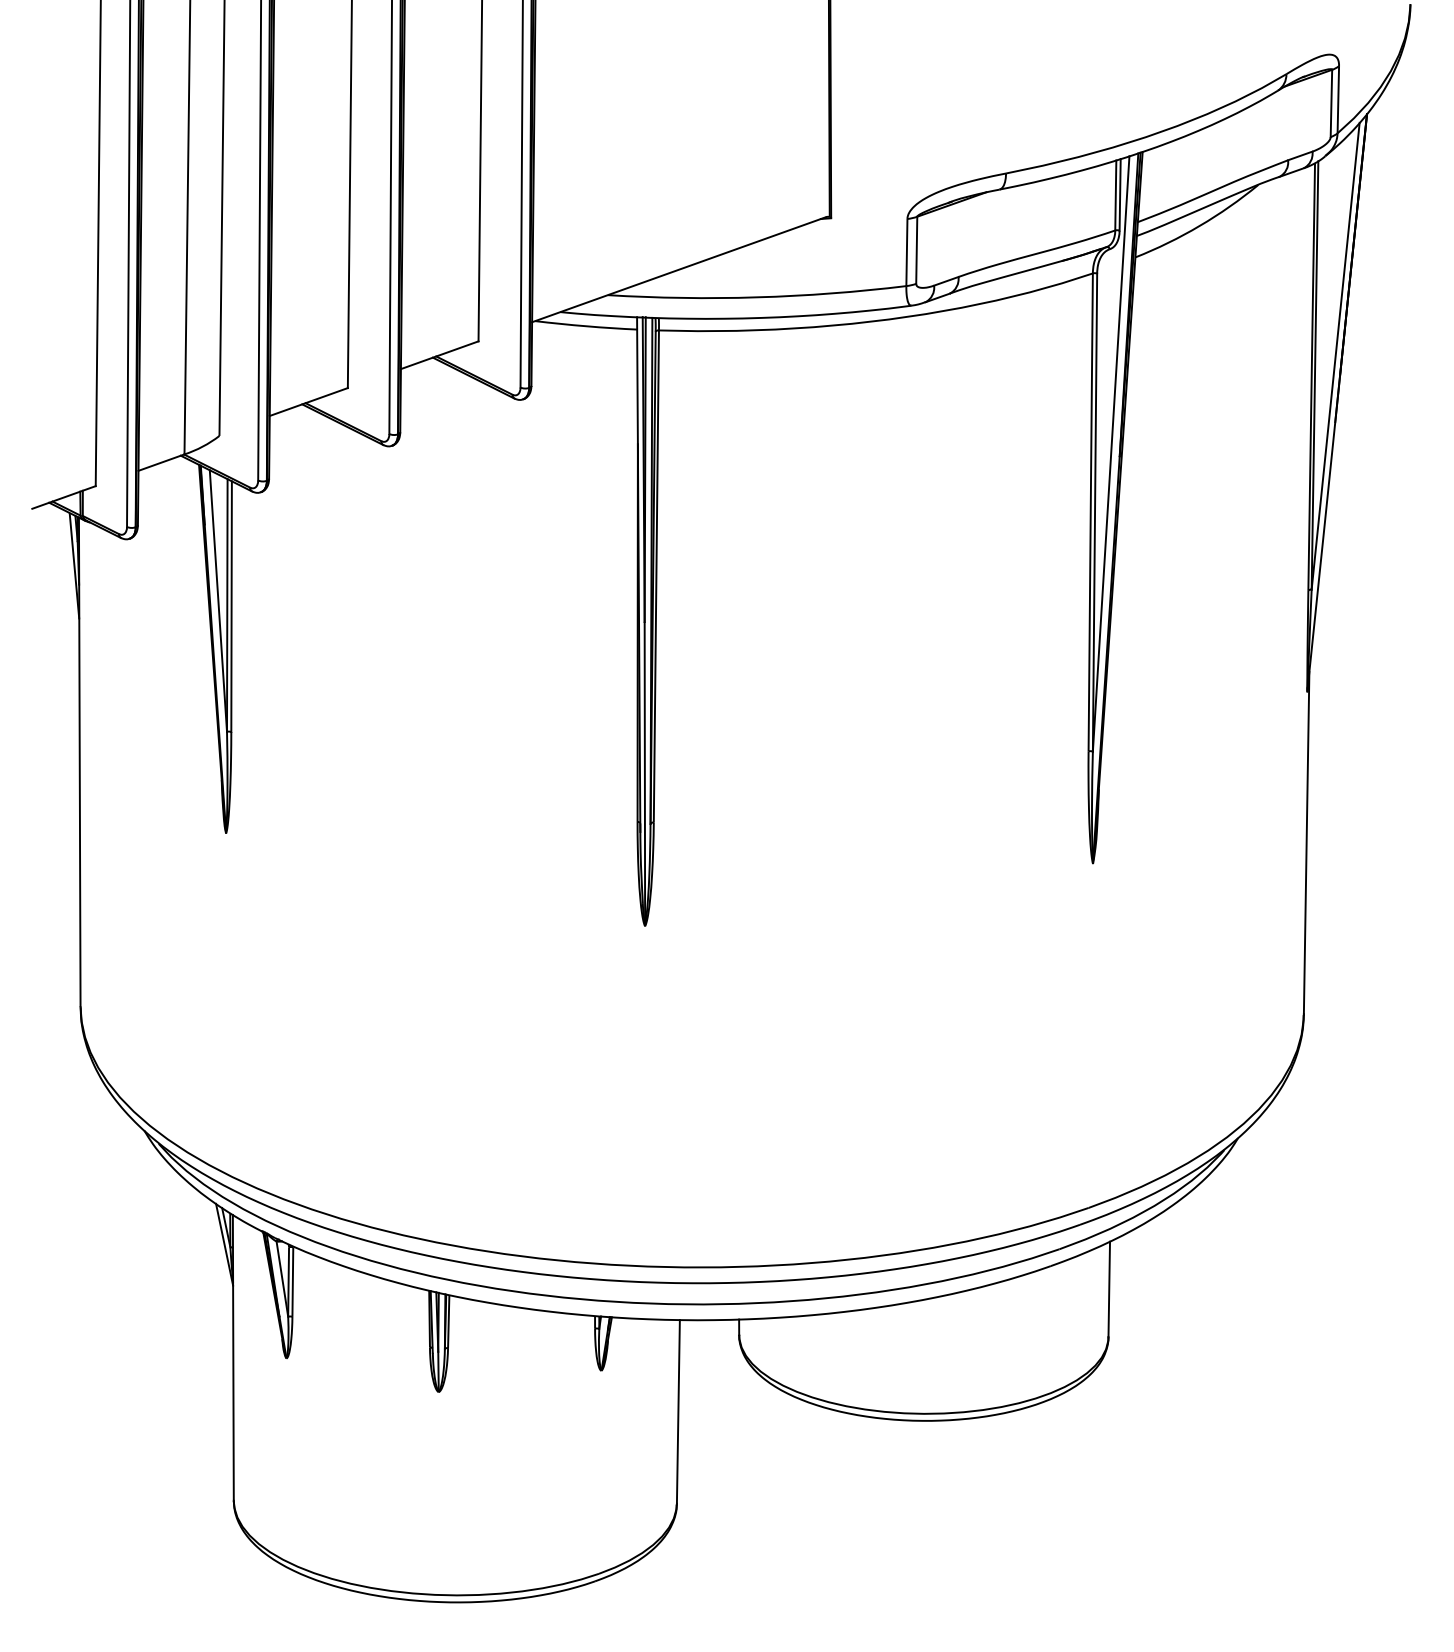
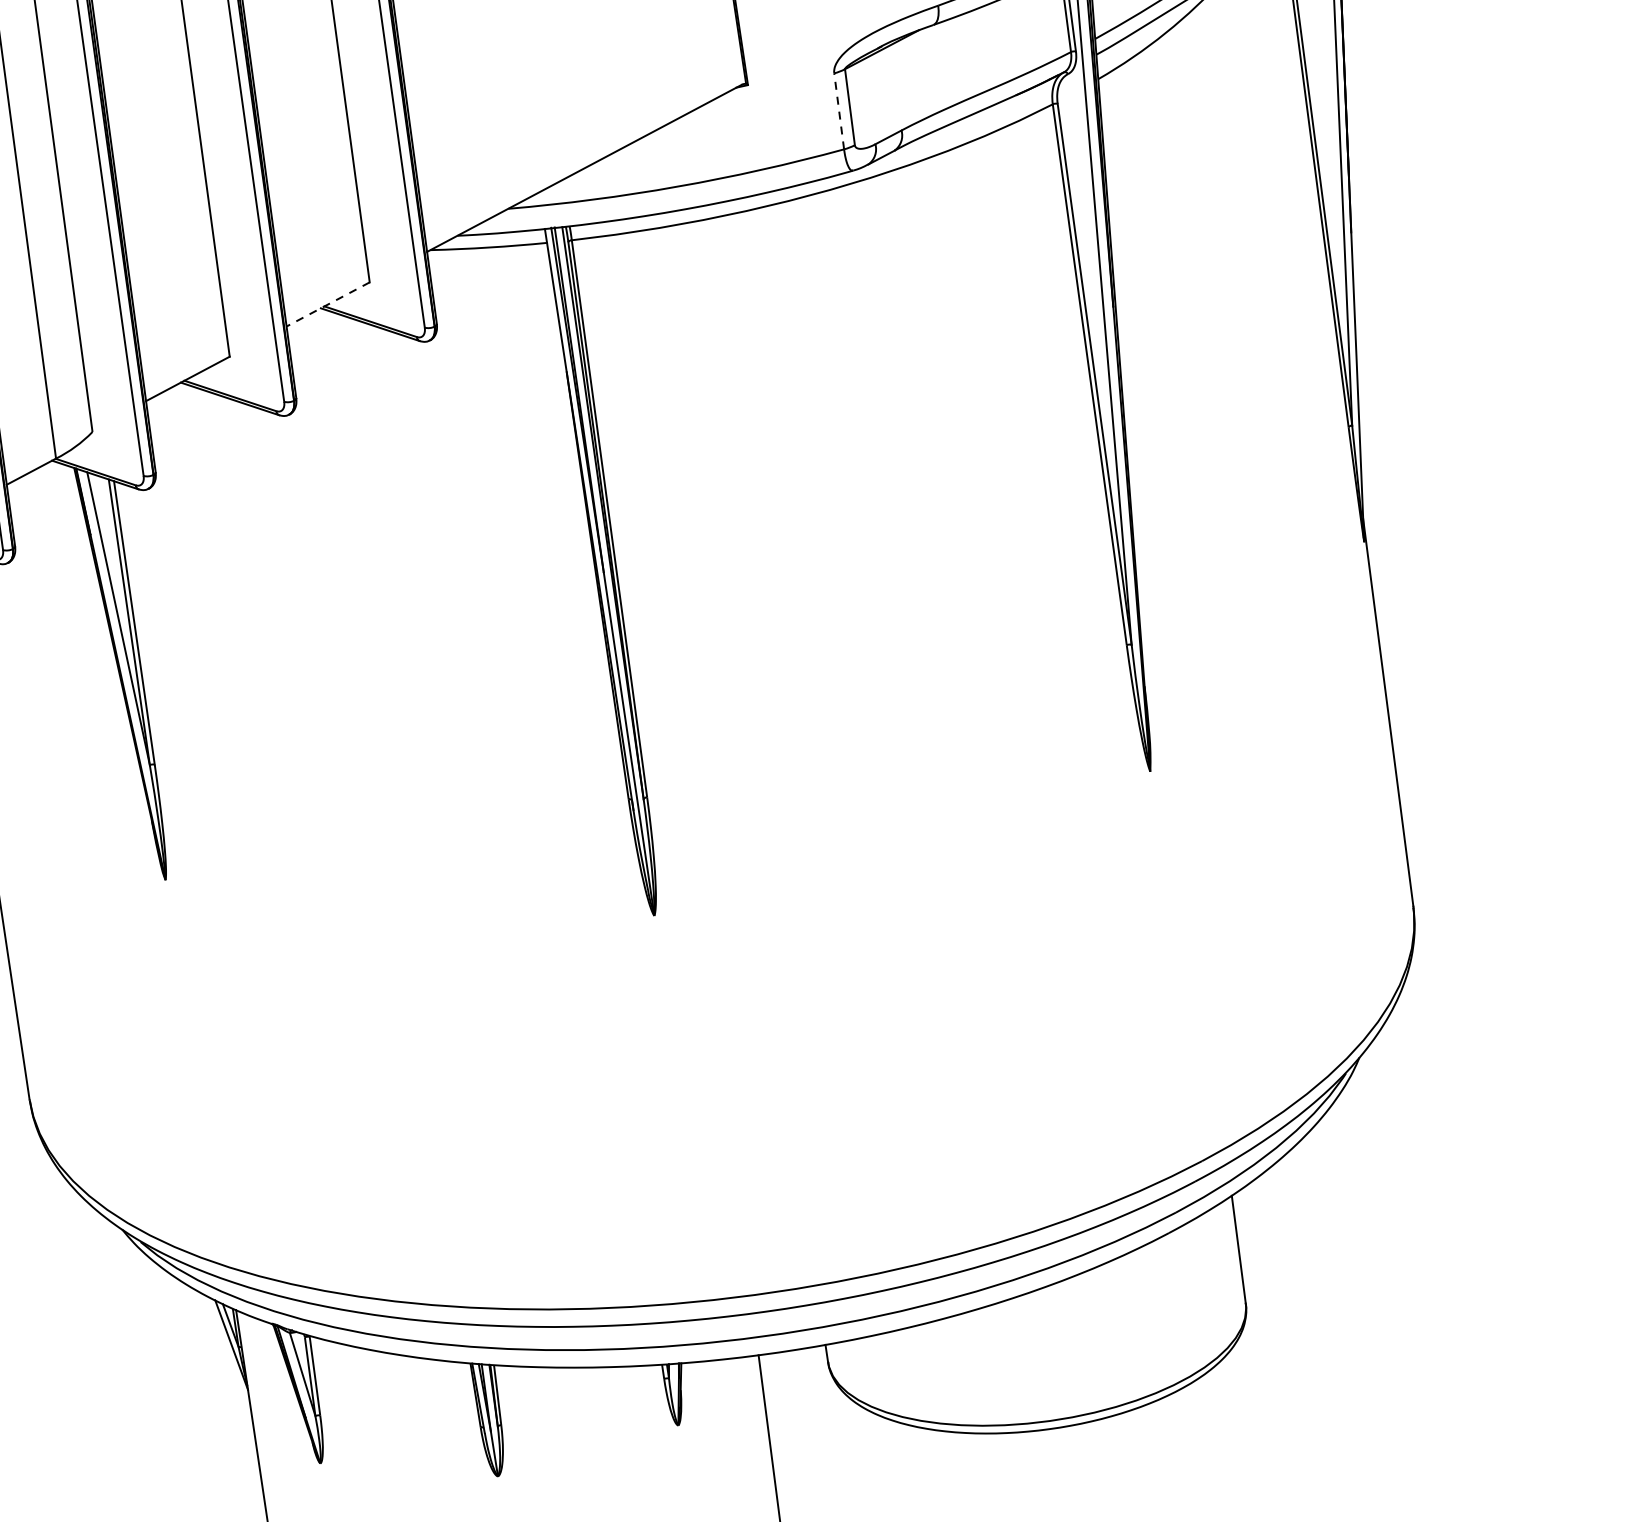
line: (906, 251) -> (838, 110), solid -> dashed
line: (439, 355) -> (327, 304), solid -> dashed

